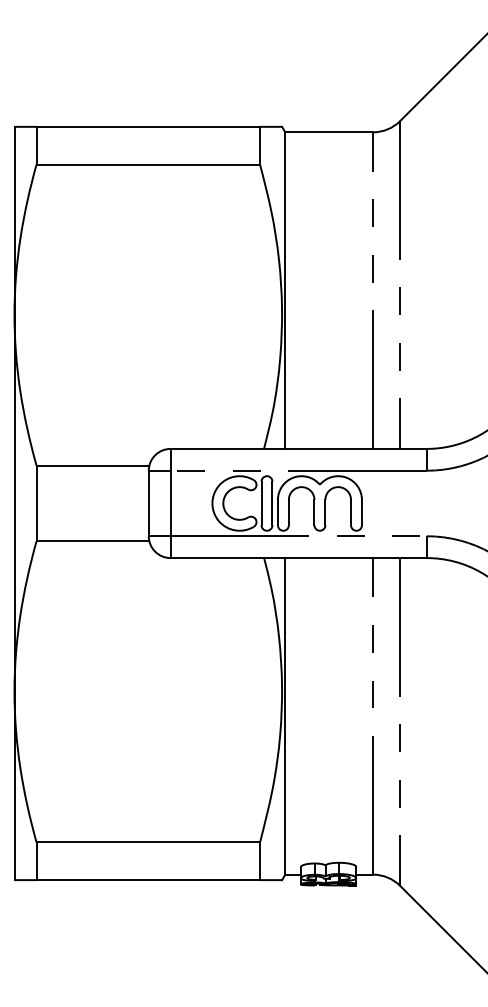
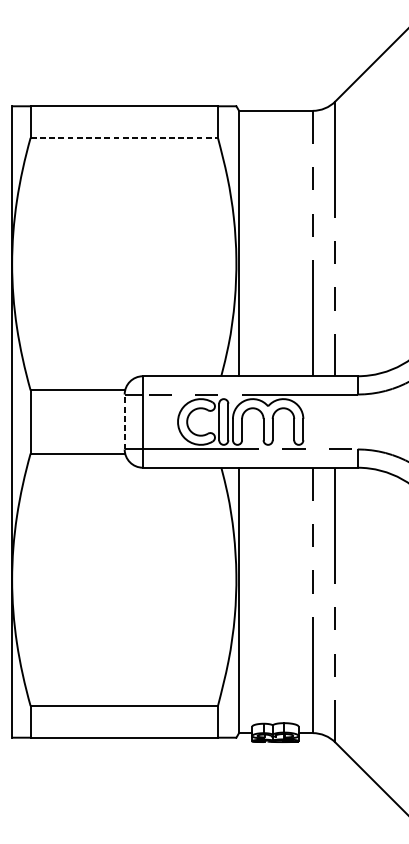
line: (148, 164) -> (124, 137), solid -> dashed
line: (148, 503) -> (124, 422), solid -> dashed

